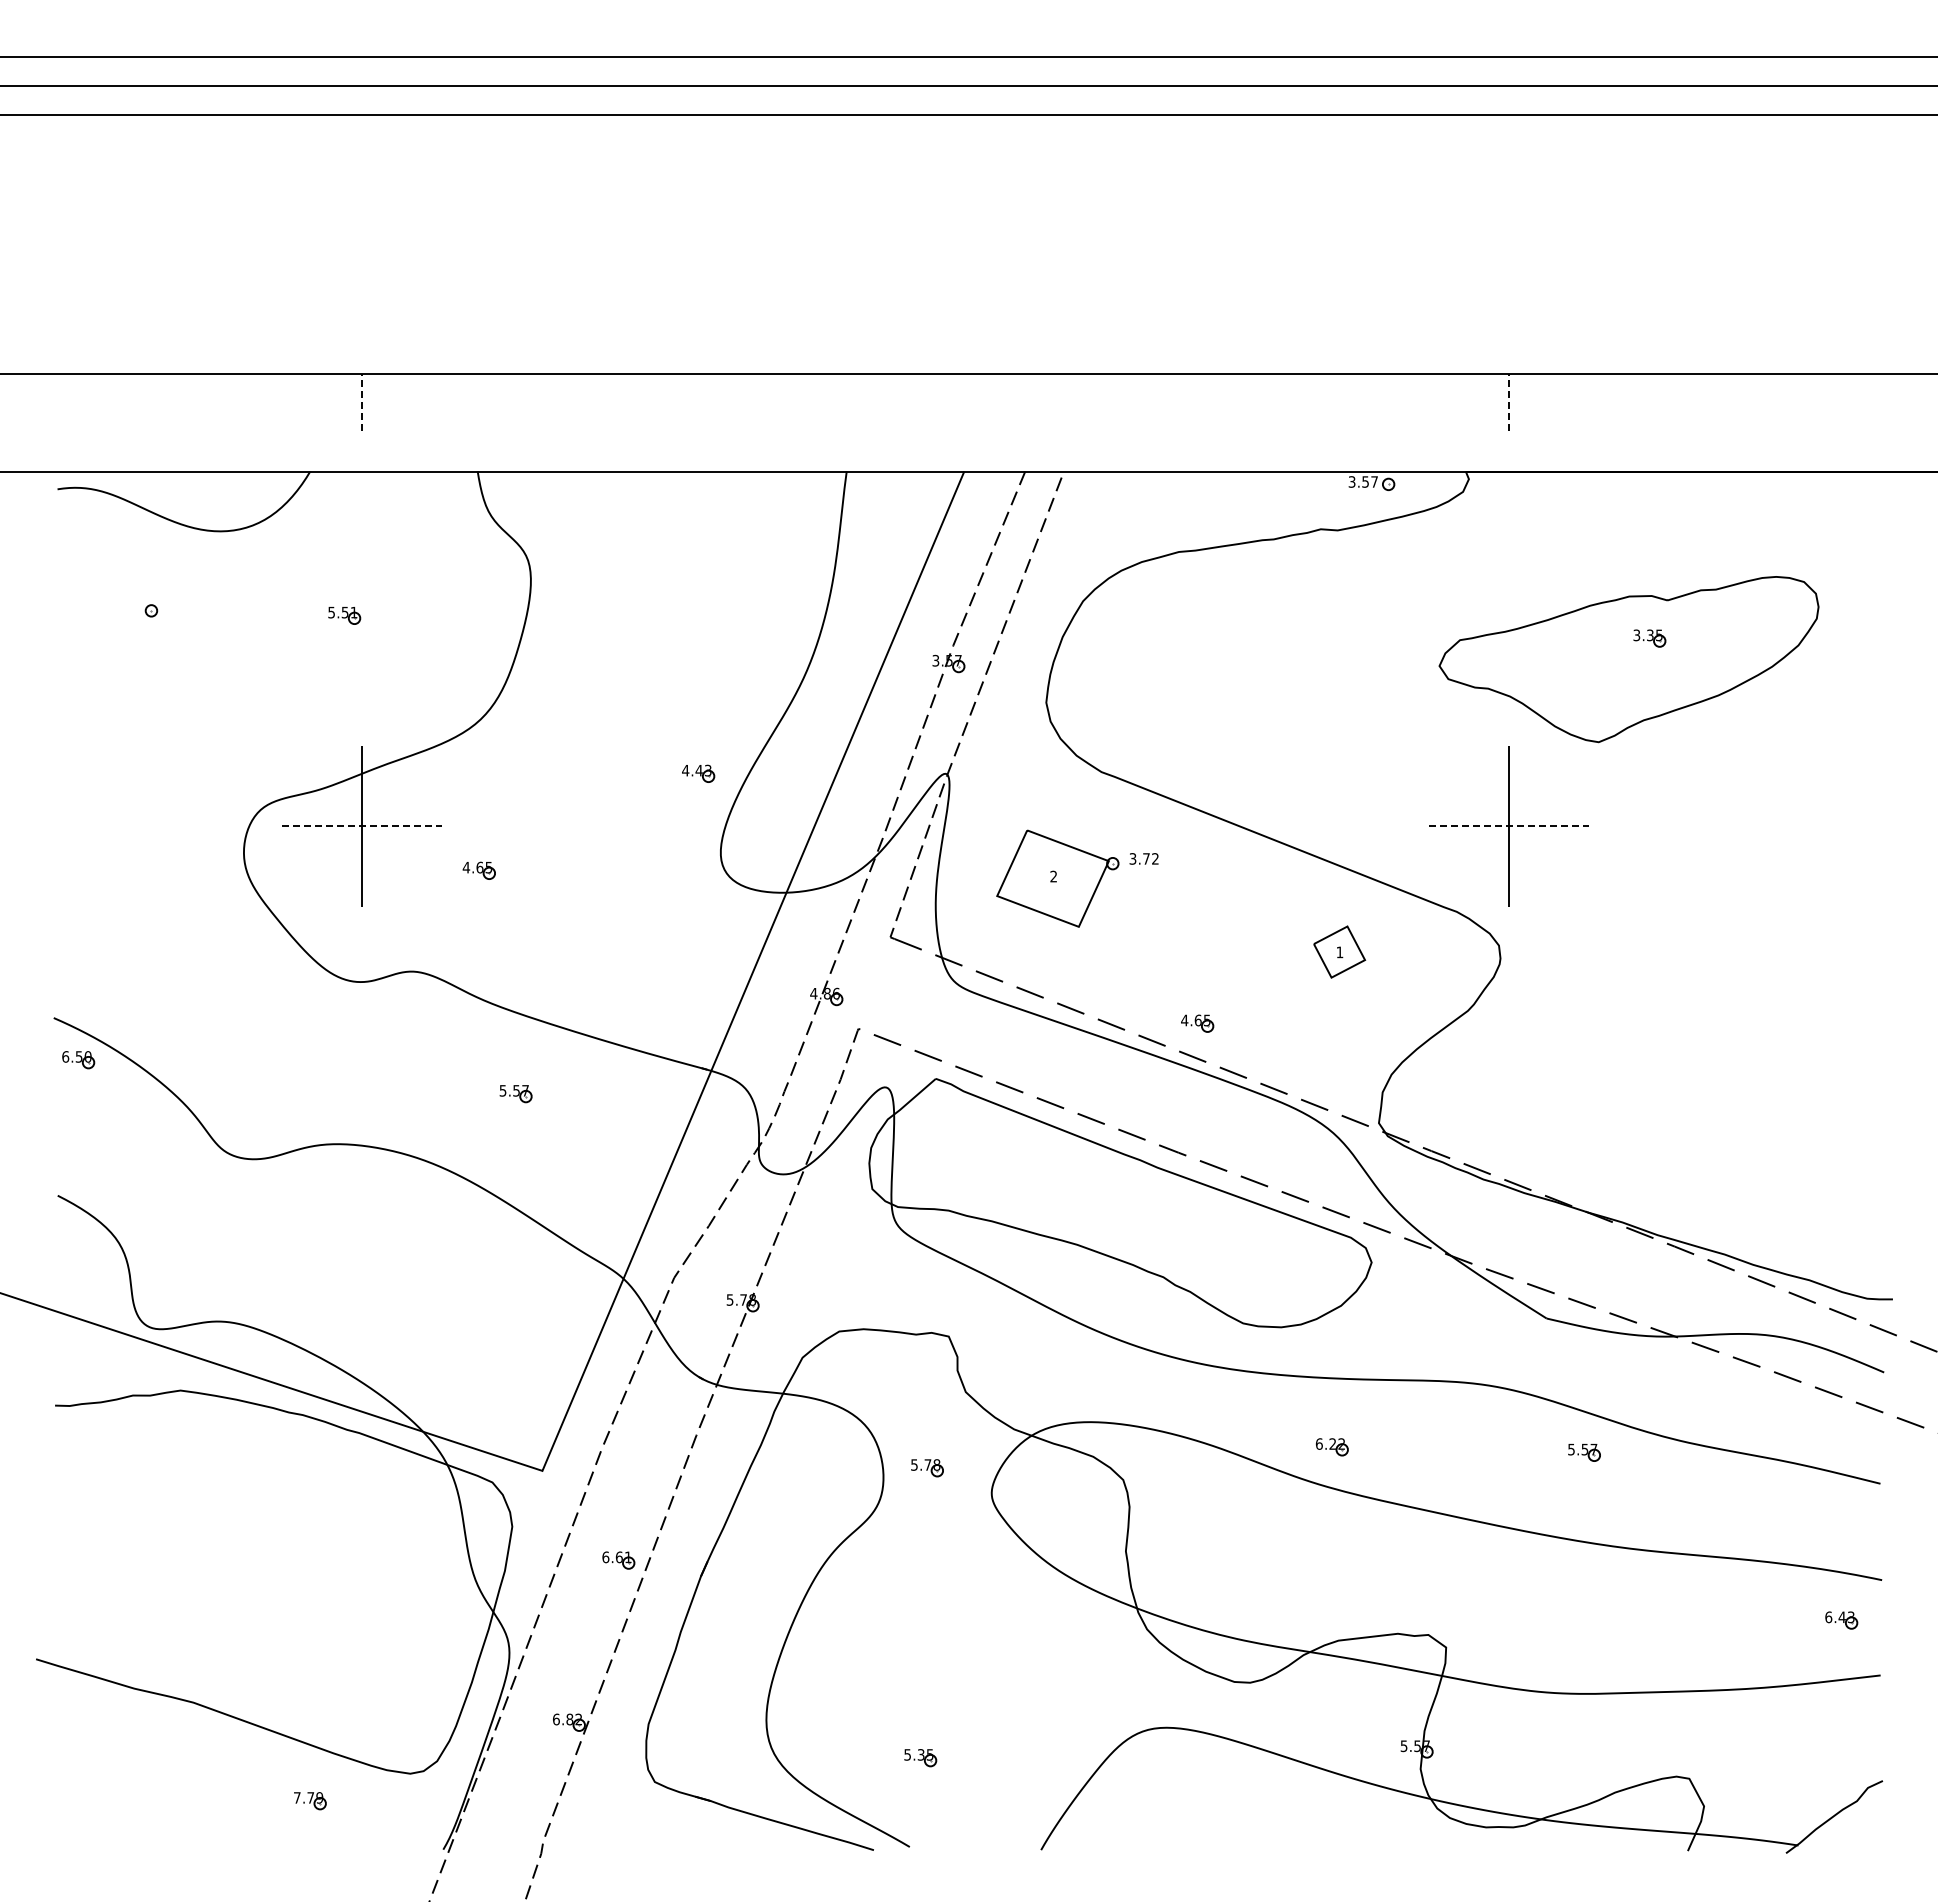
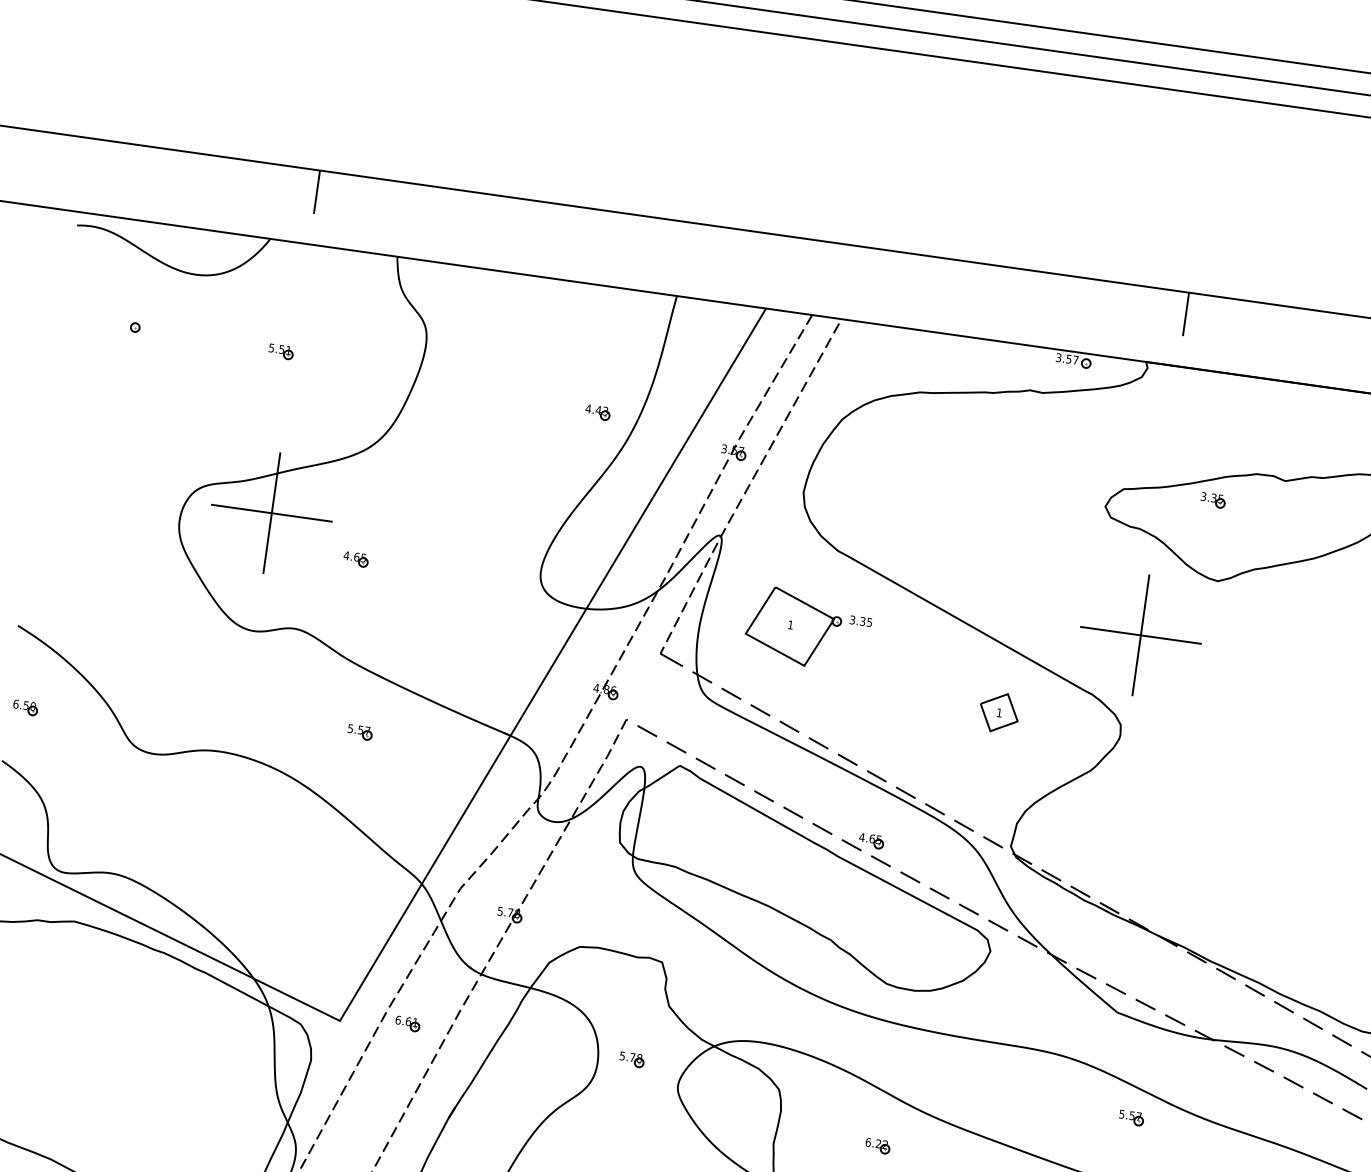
line: (361, 402) -> (316, 192), dashed -> solid
line: (1508, 402) -> (1185, 314), dashed -> solid
part: (1649, 638) -> (1212, 500), moved
part: (698, 773) -> (597, 412), moved
line: (361, 826) -> (271, 513), dashed -> solid
line: (1508, 826) -> (1140, 635), dashed -> solid
text: (1150, 858) -> (865, 621), 3.72 -> 3.35
text: (1053, 876) -> (790, 624), 2 -> 1
part: (1197, 1023) -> (871, 841), moved
part: (78, 1060) -> (25, 708), moved
part: (1332, 1447) -> (877, 1146), moved
part: (618, 1560) -> (407, 1023), moved

